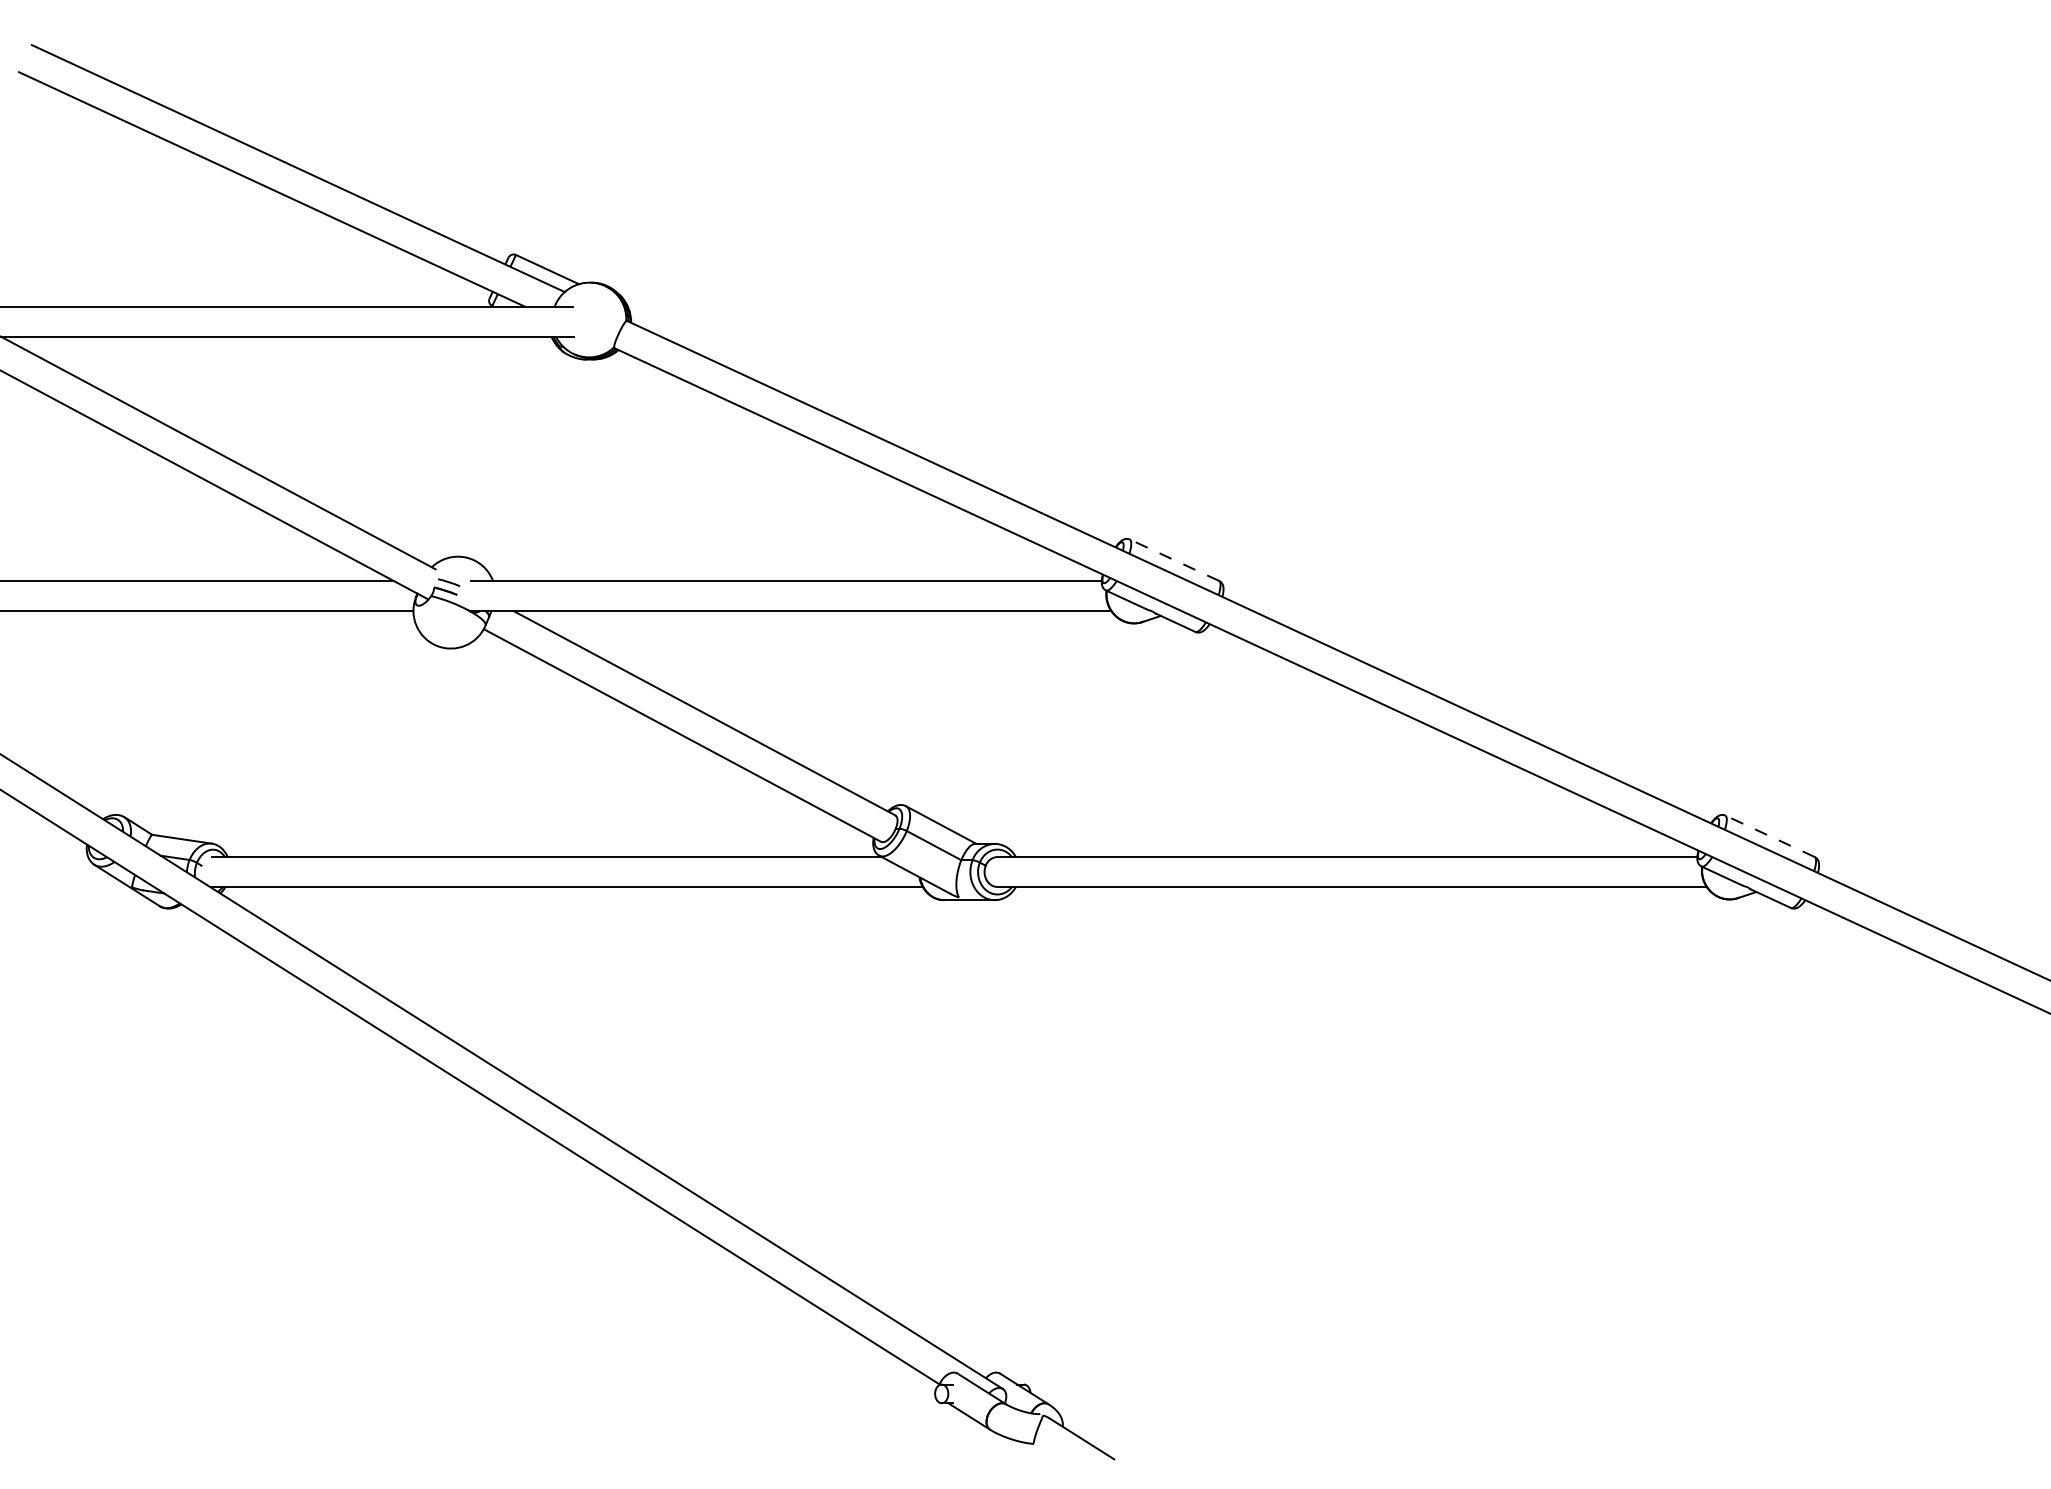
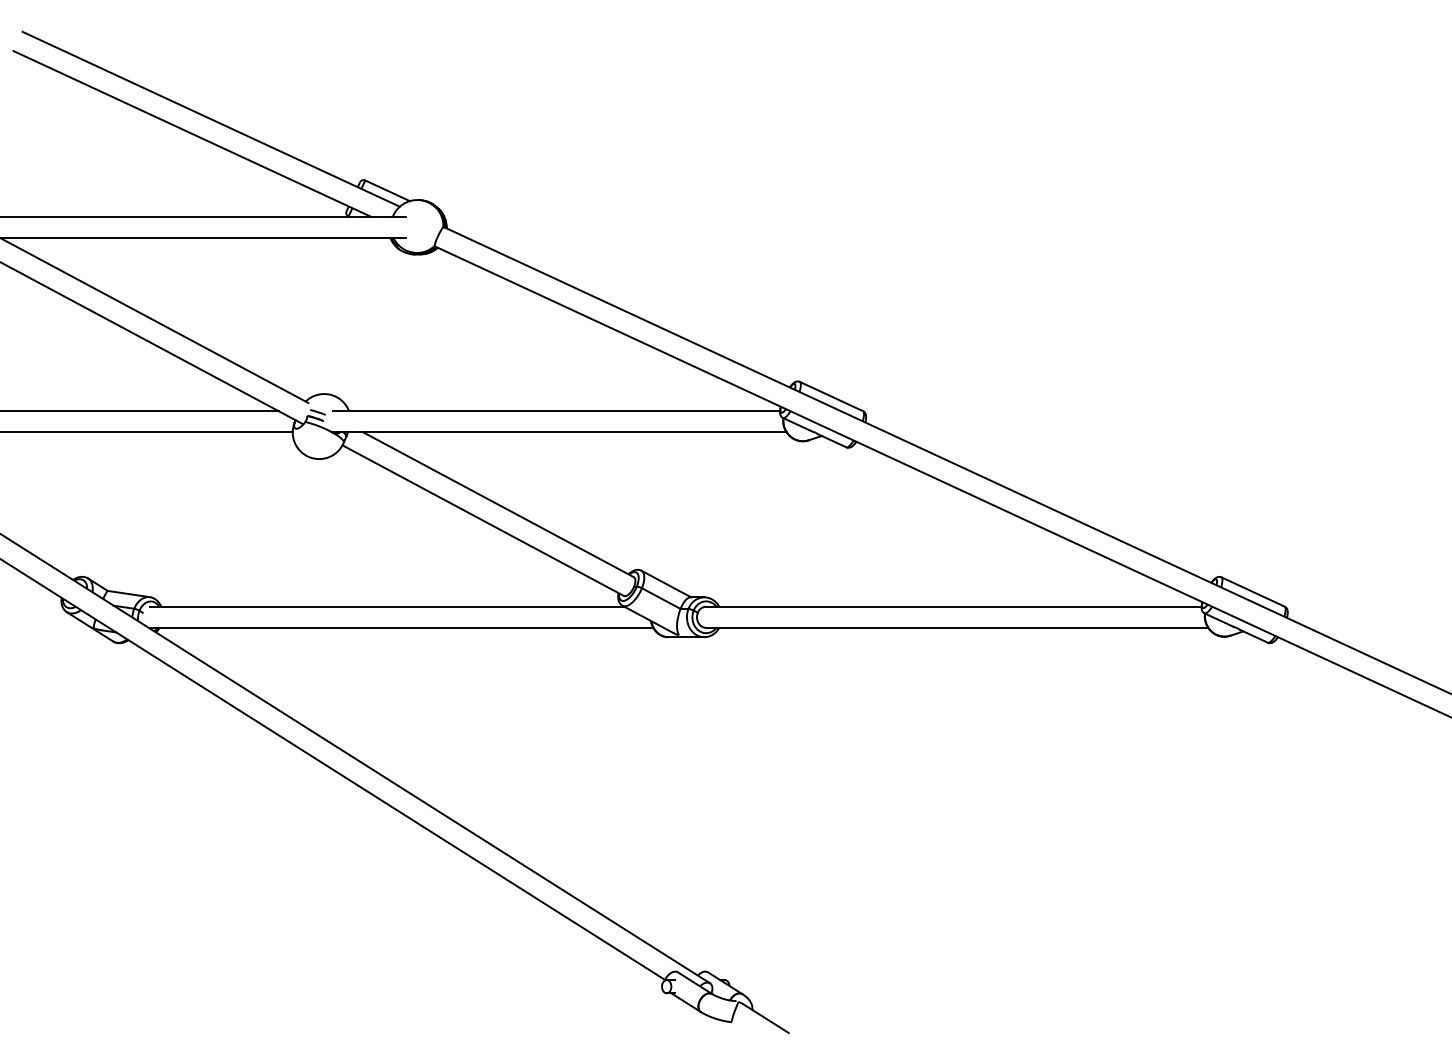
line: (1174, 560) -> (831, 396), dashed -> solid
line: (1770, 835) -> (1253, 591), dashed -> solid

